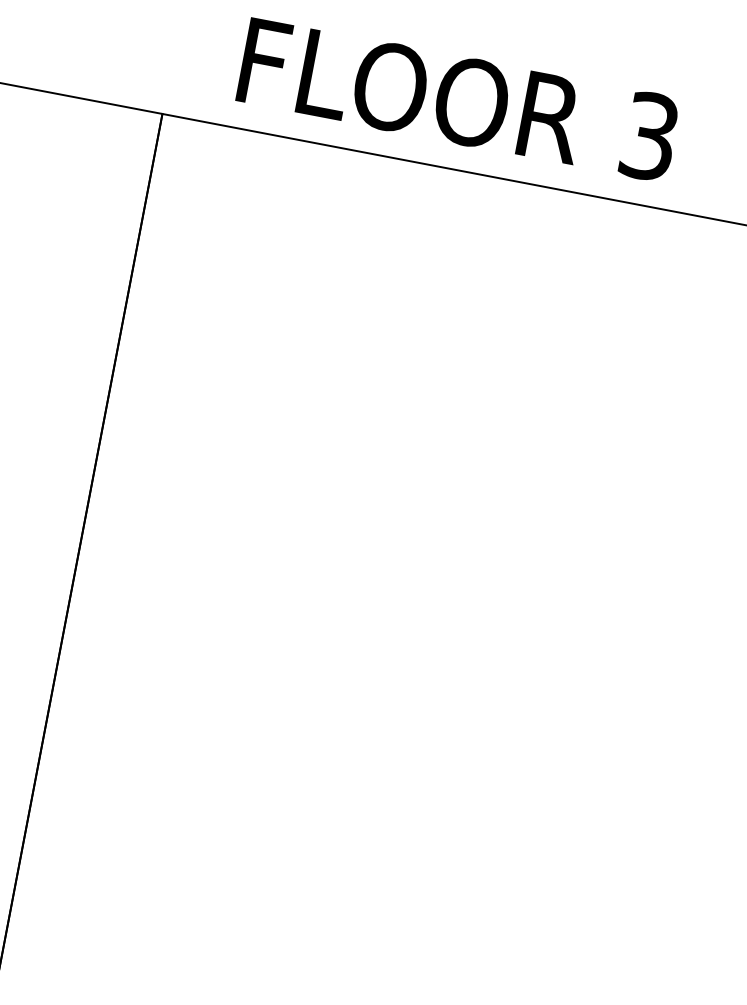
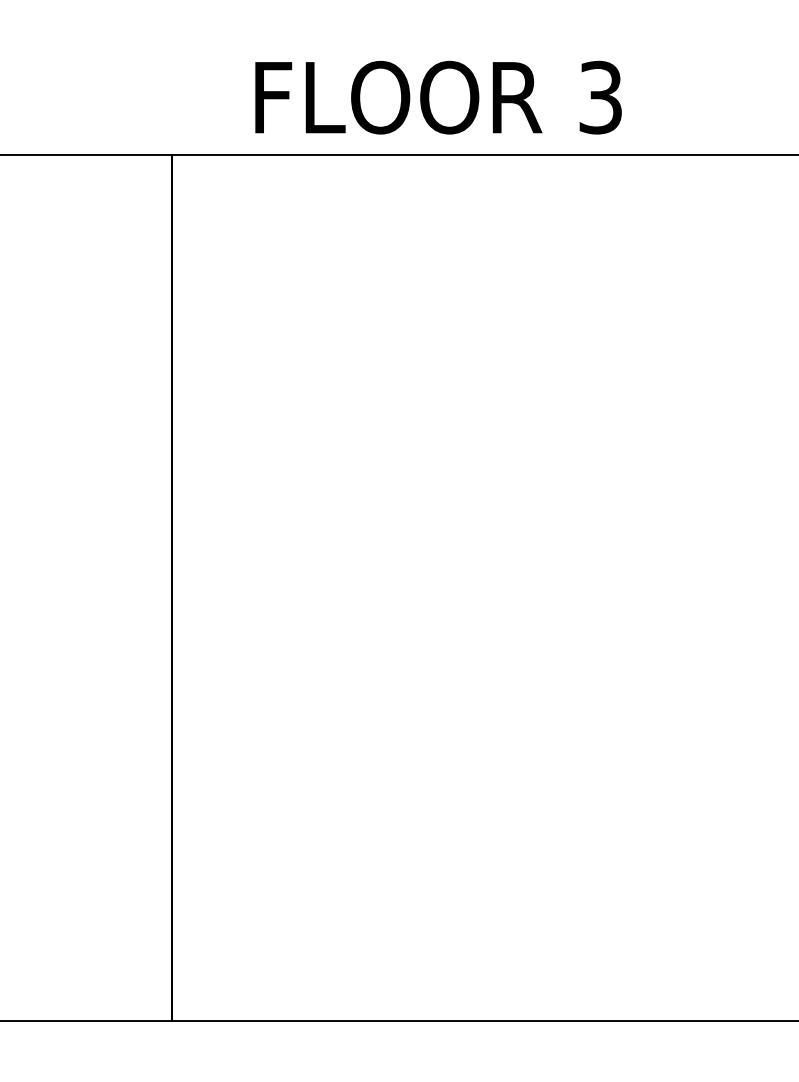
text: (458, 99) -> (438, 97), moved

